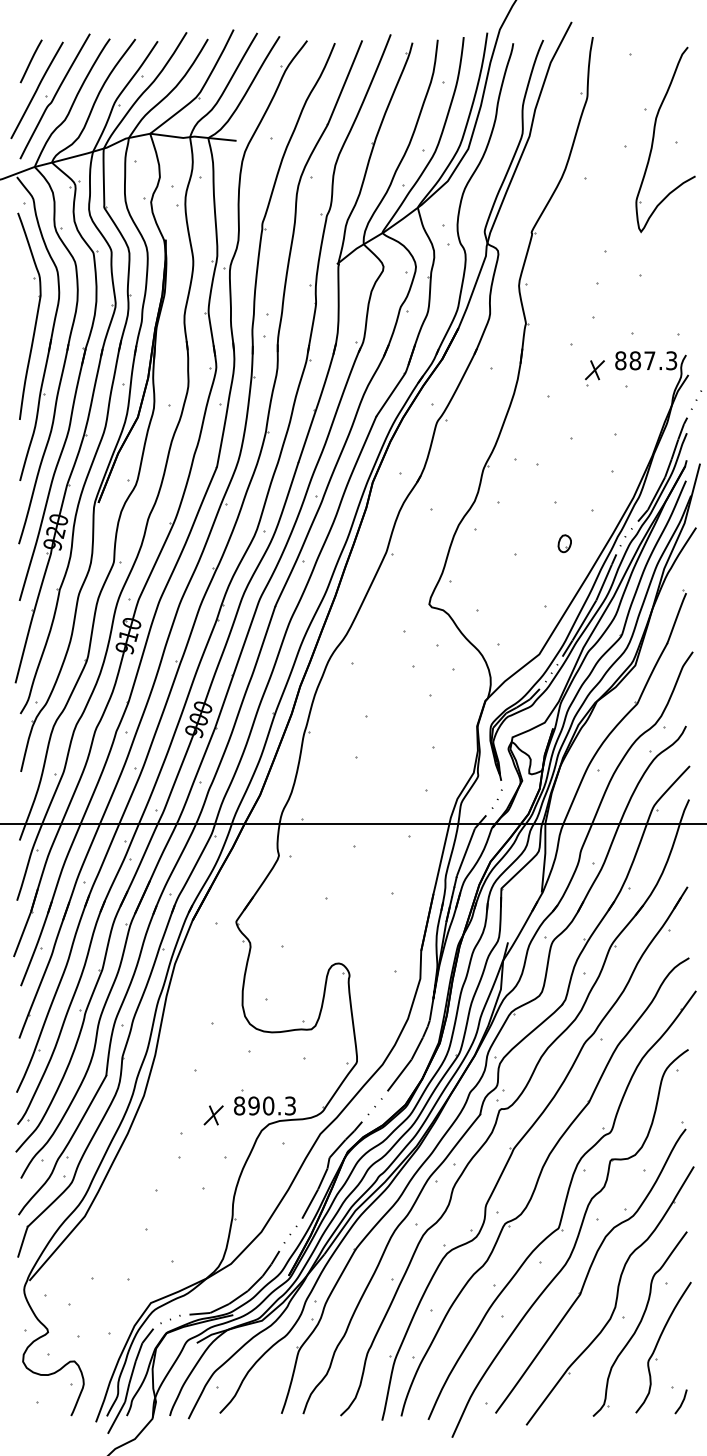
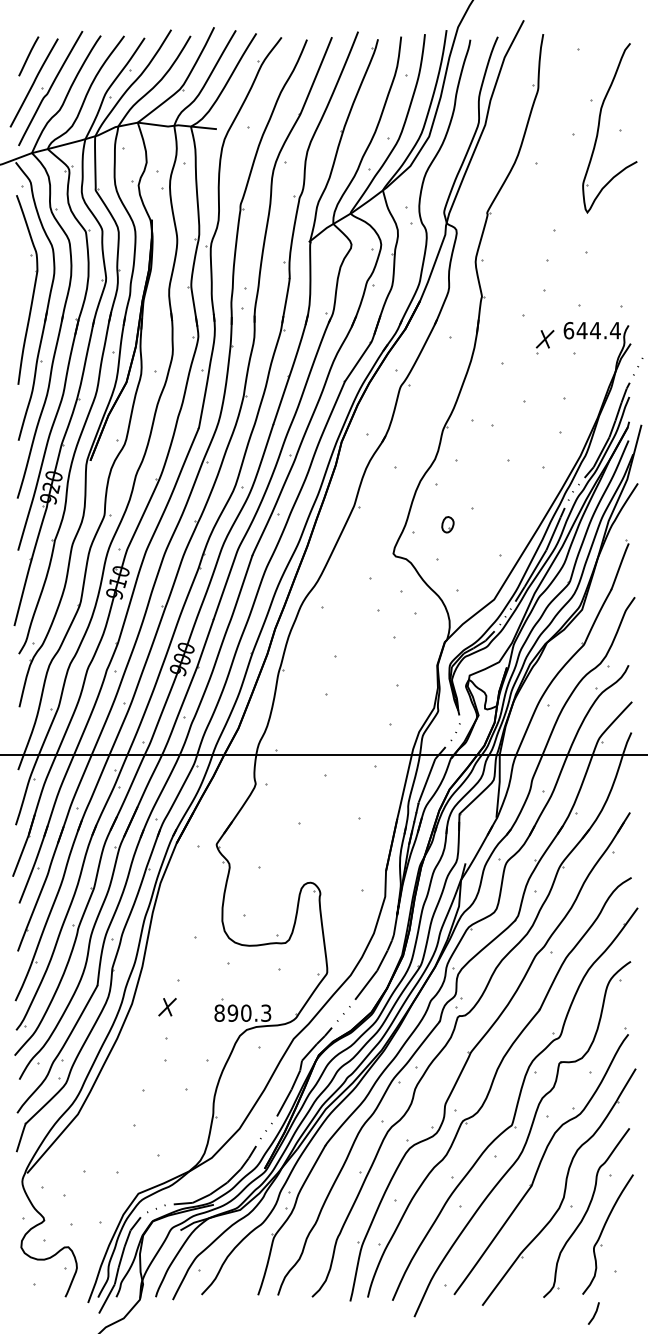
text: (646, 360) -> (592, 330), 887.3 -> 644.4
part: (564, 543) -> (447, 524), moved
part: (213, 1115) -> (167, 1007), moved
line: (681, 1401) -> (594, 1313), moved

